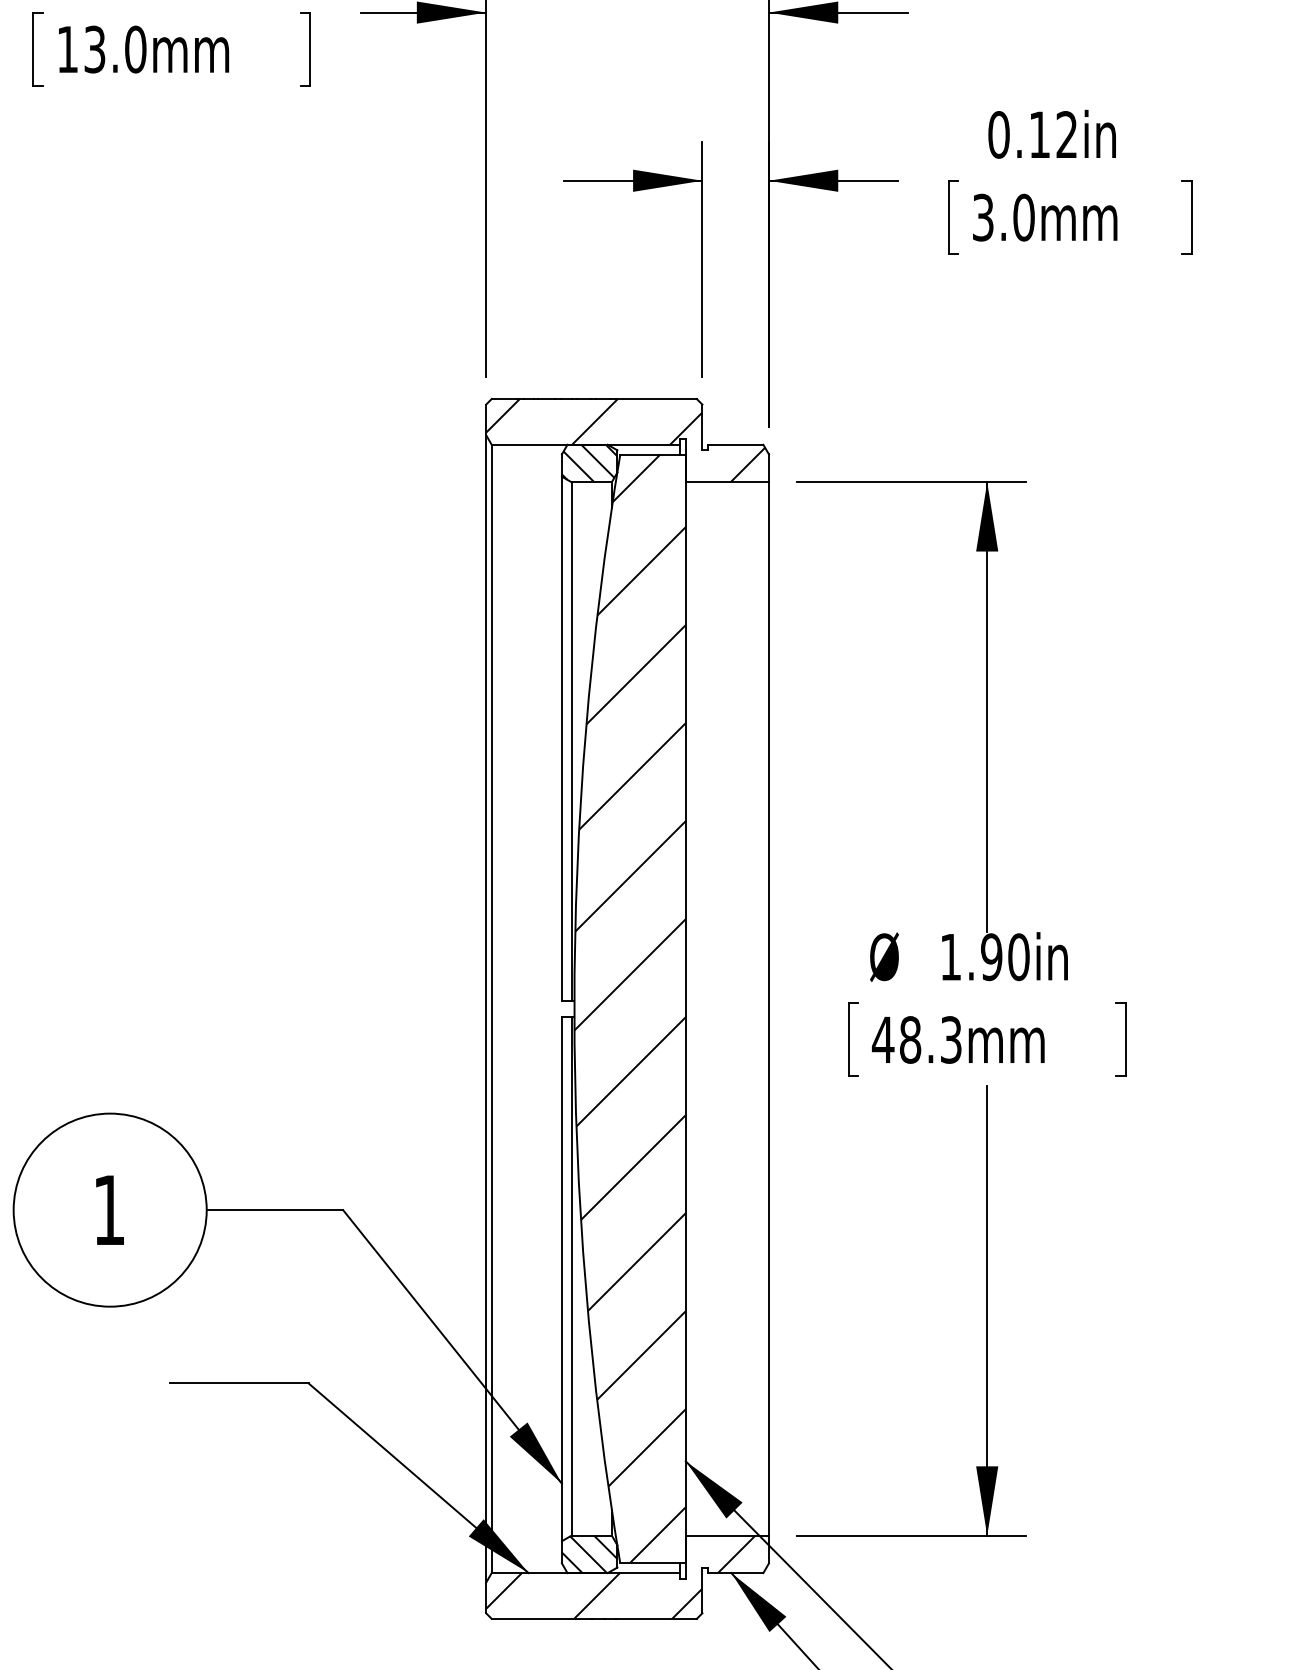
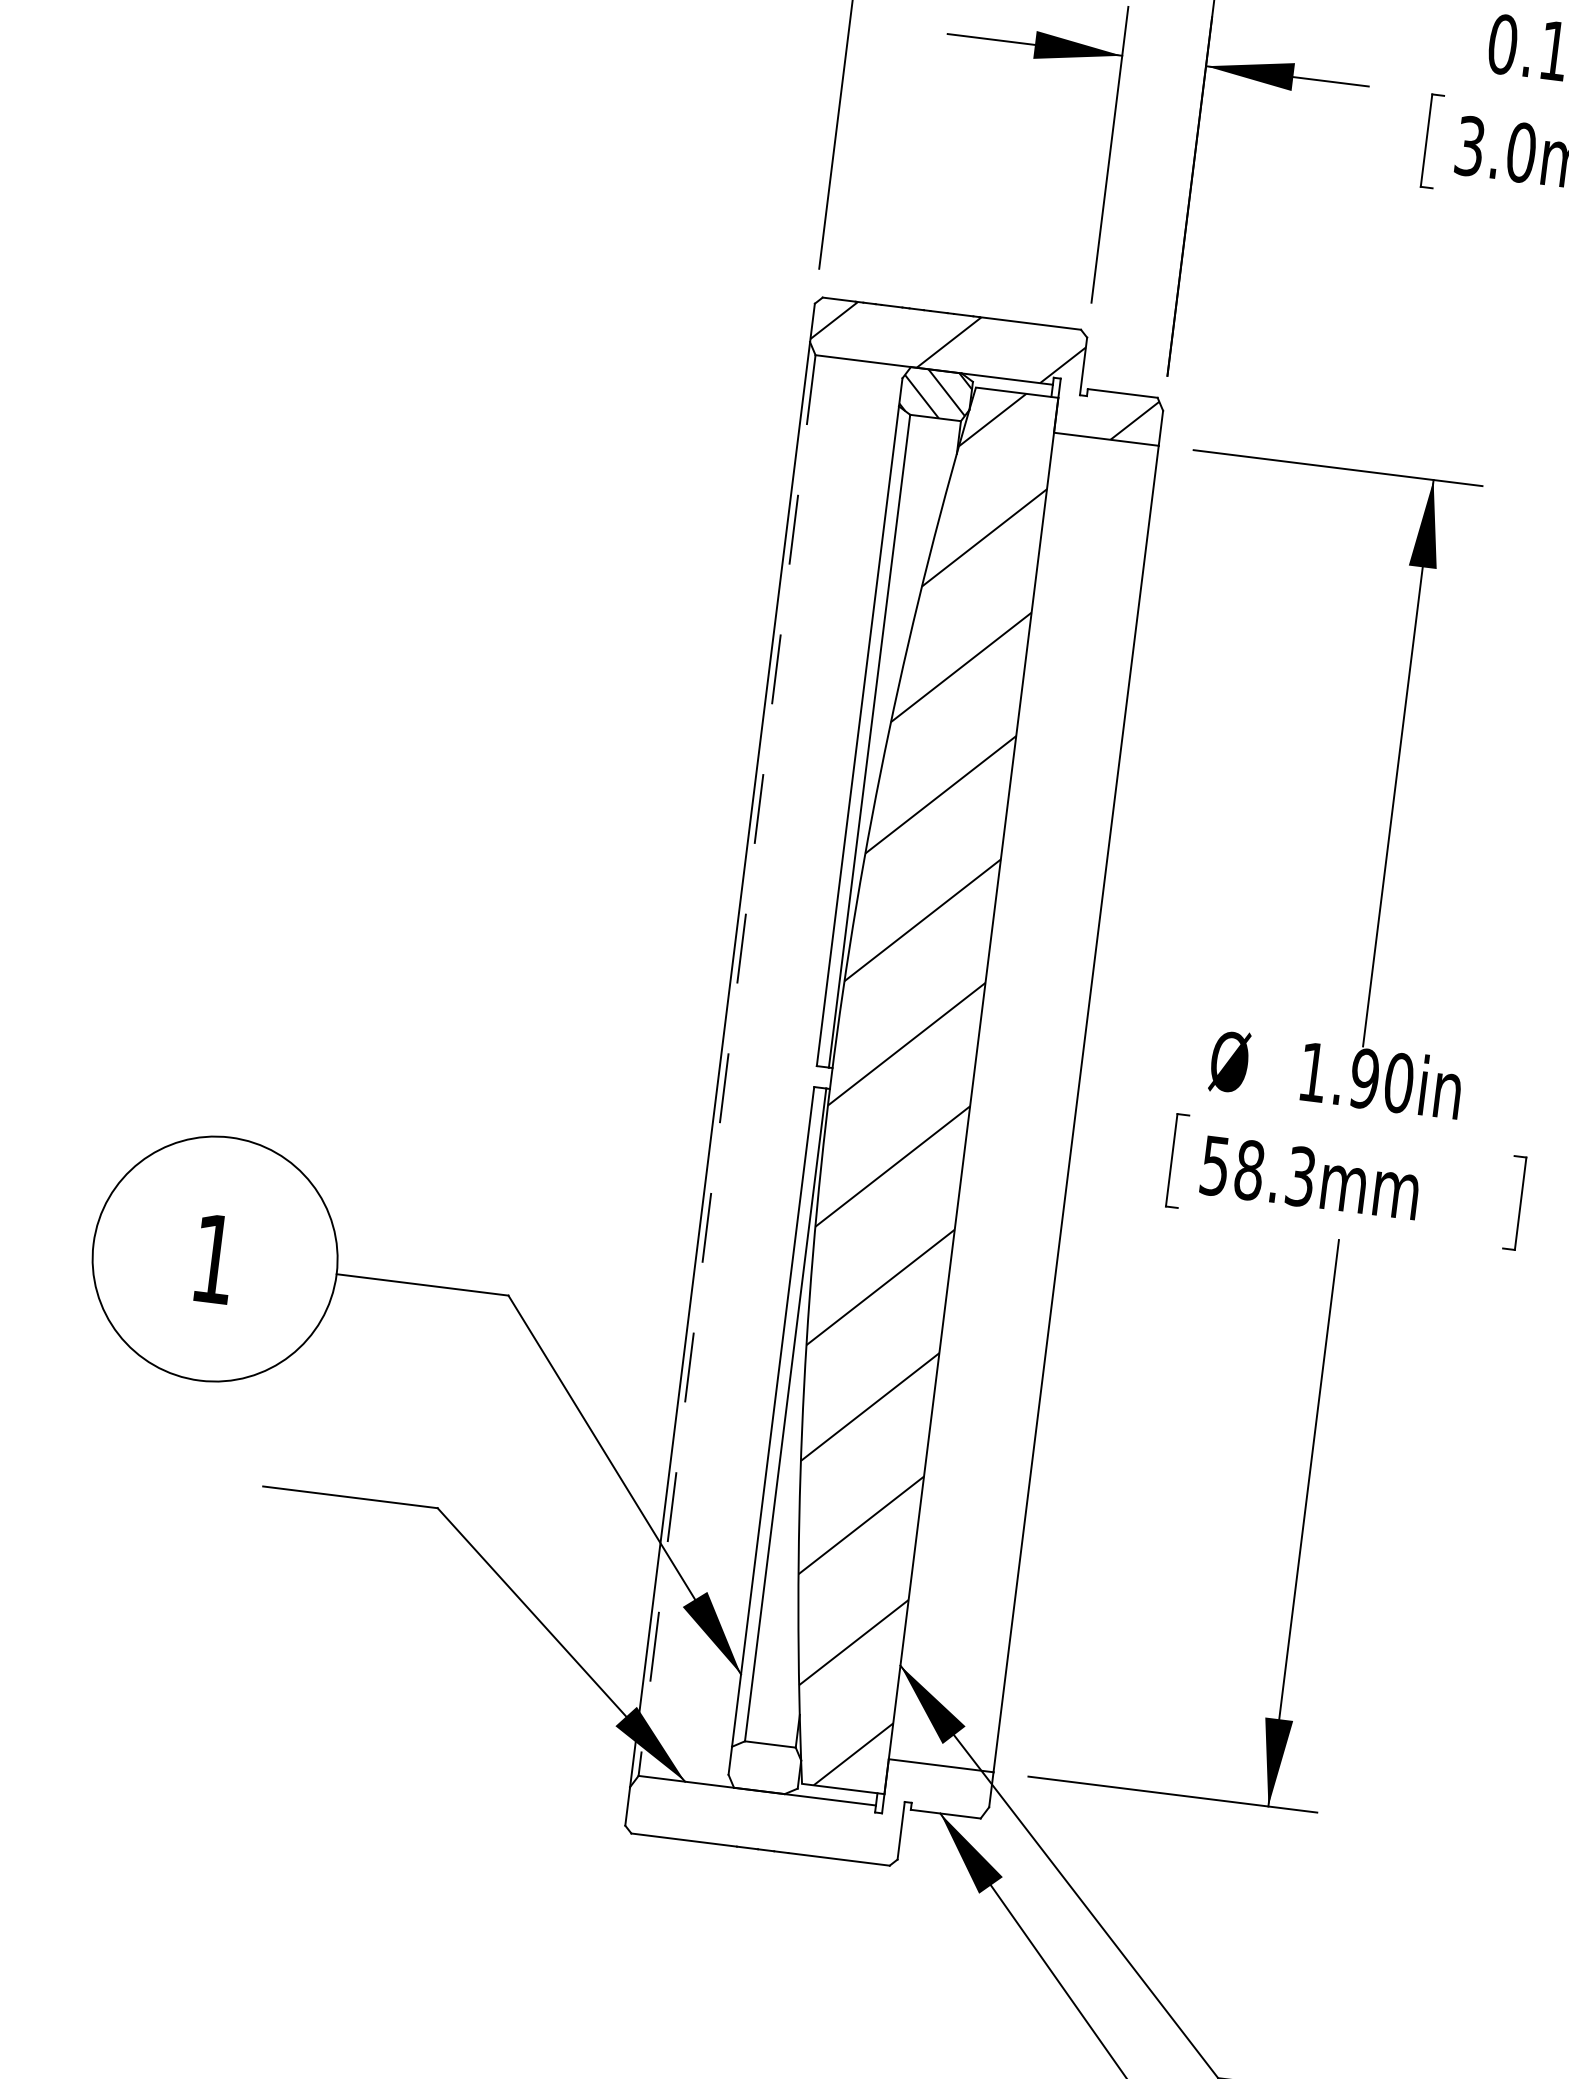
line: (491, 1009) -> (726, 1066), solid -> dashed
text: (882, 1039) -> (1214, 1165), 48.3mm -> 58.3mm
hatch: (589, 1554) -> (764, 1767), removed
hatch: (620, 1576) -> (800, 1800), removed

